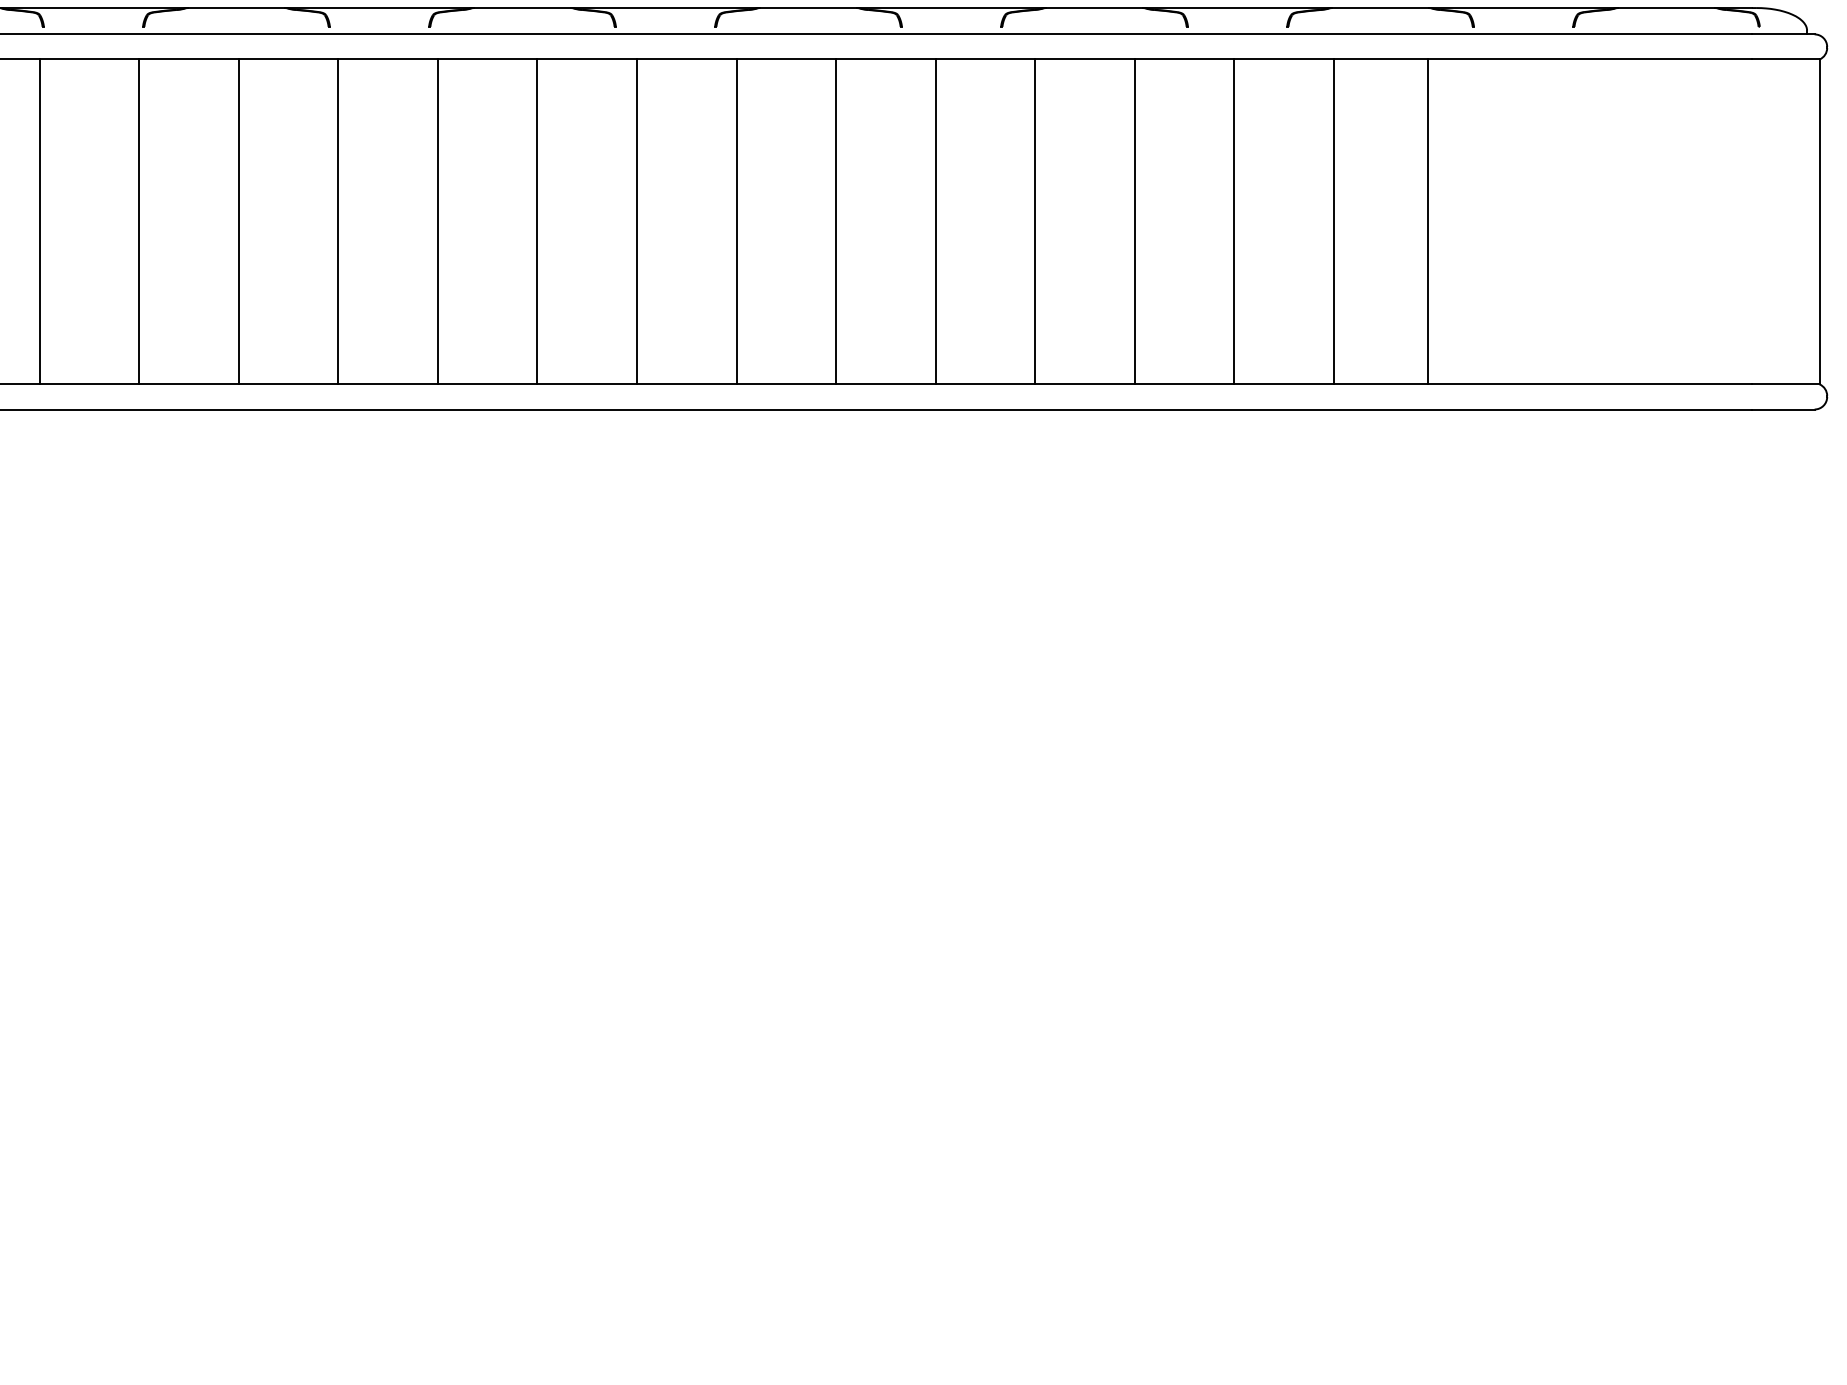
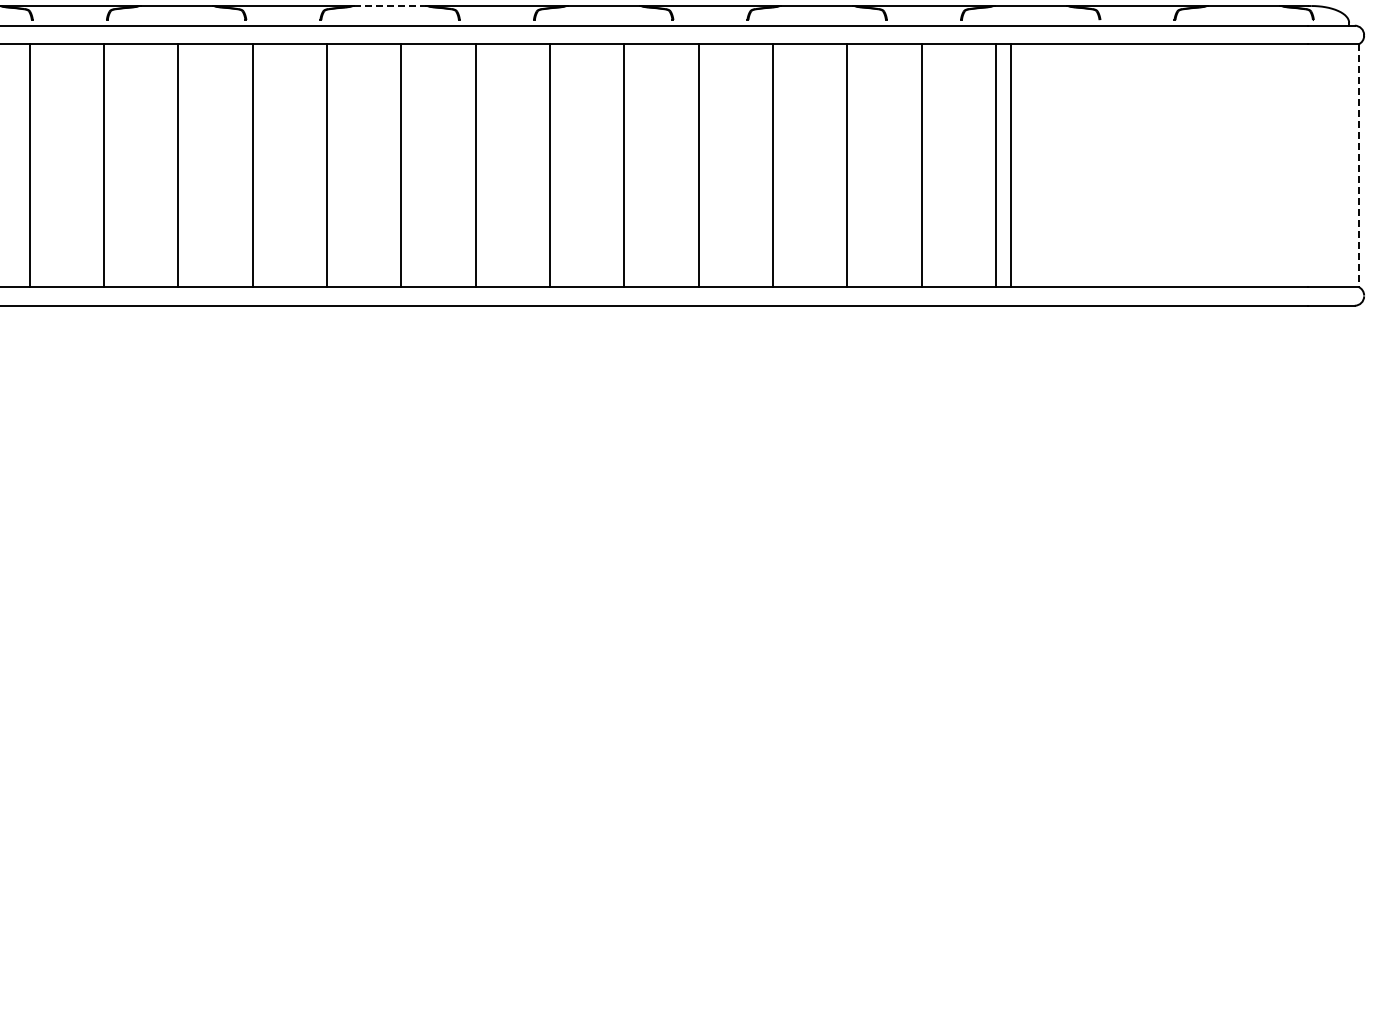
line: (522, 8) -> (390, 6), solid -> dashed
line: (1428, 221) -> (1011, 165), moved
line: (1819, 223) -> (1358, 166), solid -> dashed

